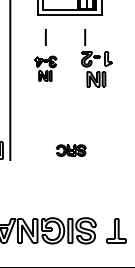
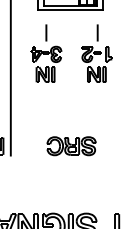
line: (85, 37) -> (98, 32), moved
part: (45, 68) -> (46, 63), size x1.43
part: (71, 150) -> (72, 145), size x1.67

